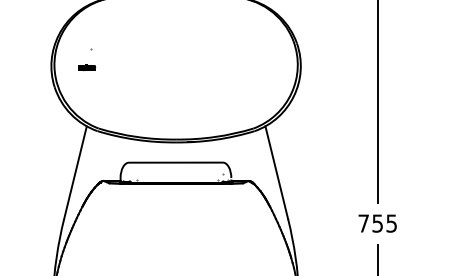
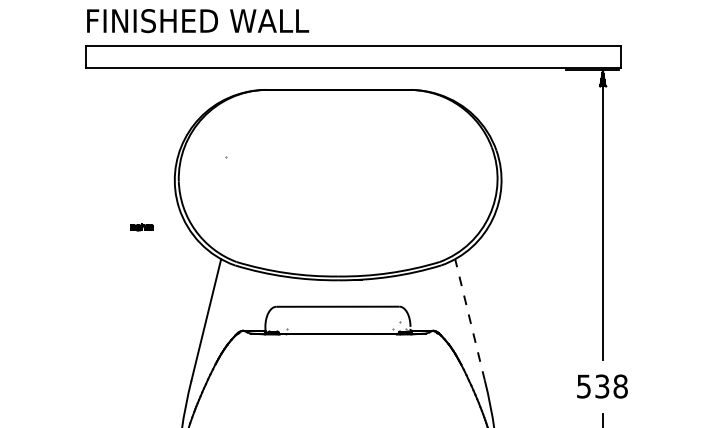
part: (86, 67) -> (141, 227), moved
line: (277, 172) -> (470, 319), solid -> dashed
text: (377, 223) -> (602, 386), 755 -> 538

